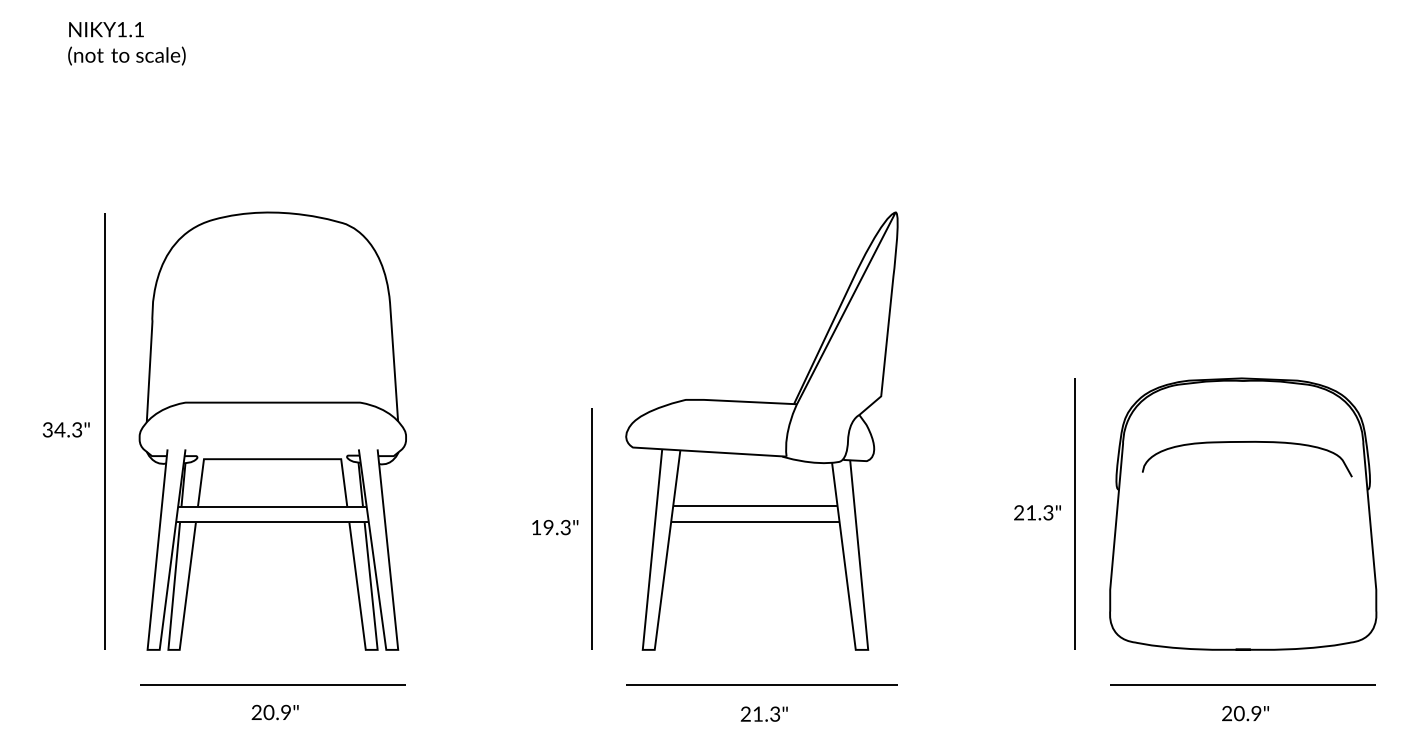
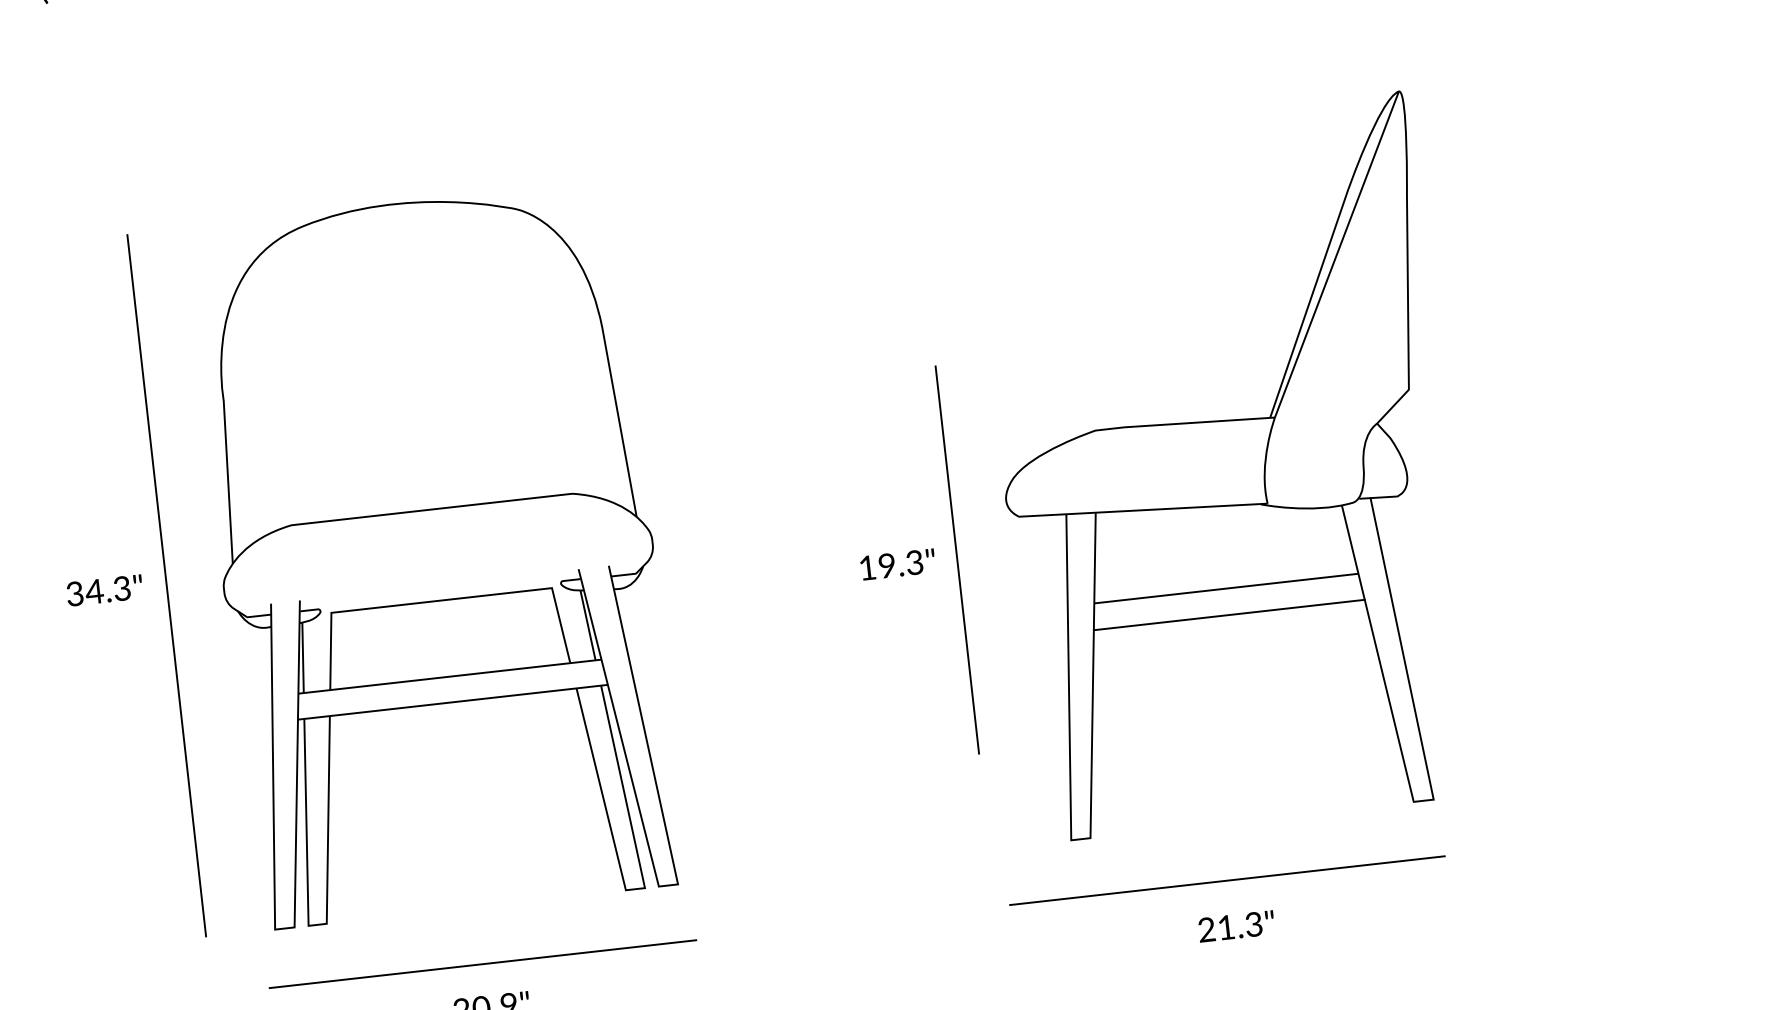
part: (1044, 513) -> (1692, 548), removed
part: (562, 528) -> (909, 564), moved
part: (761, 702) -> (1229, 908), moved

